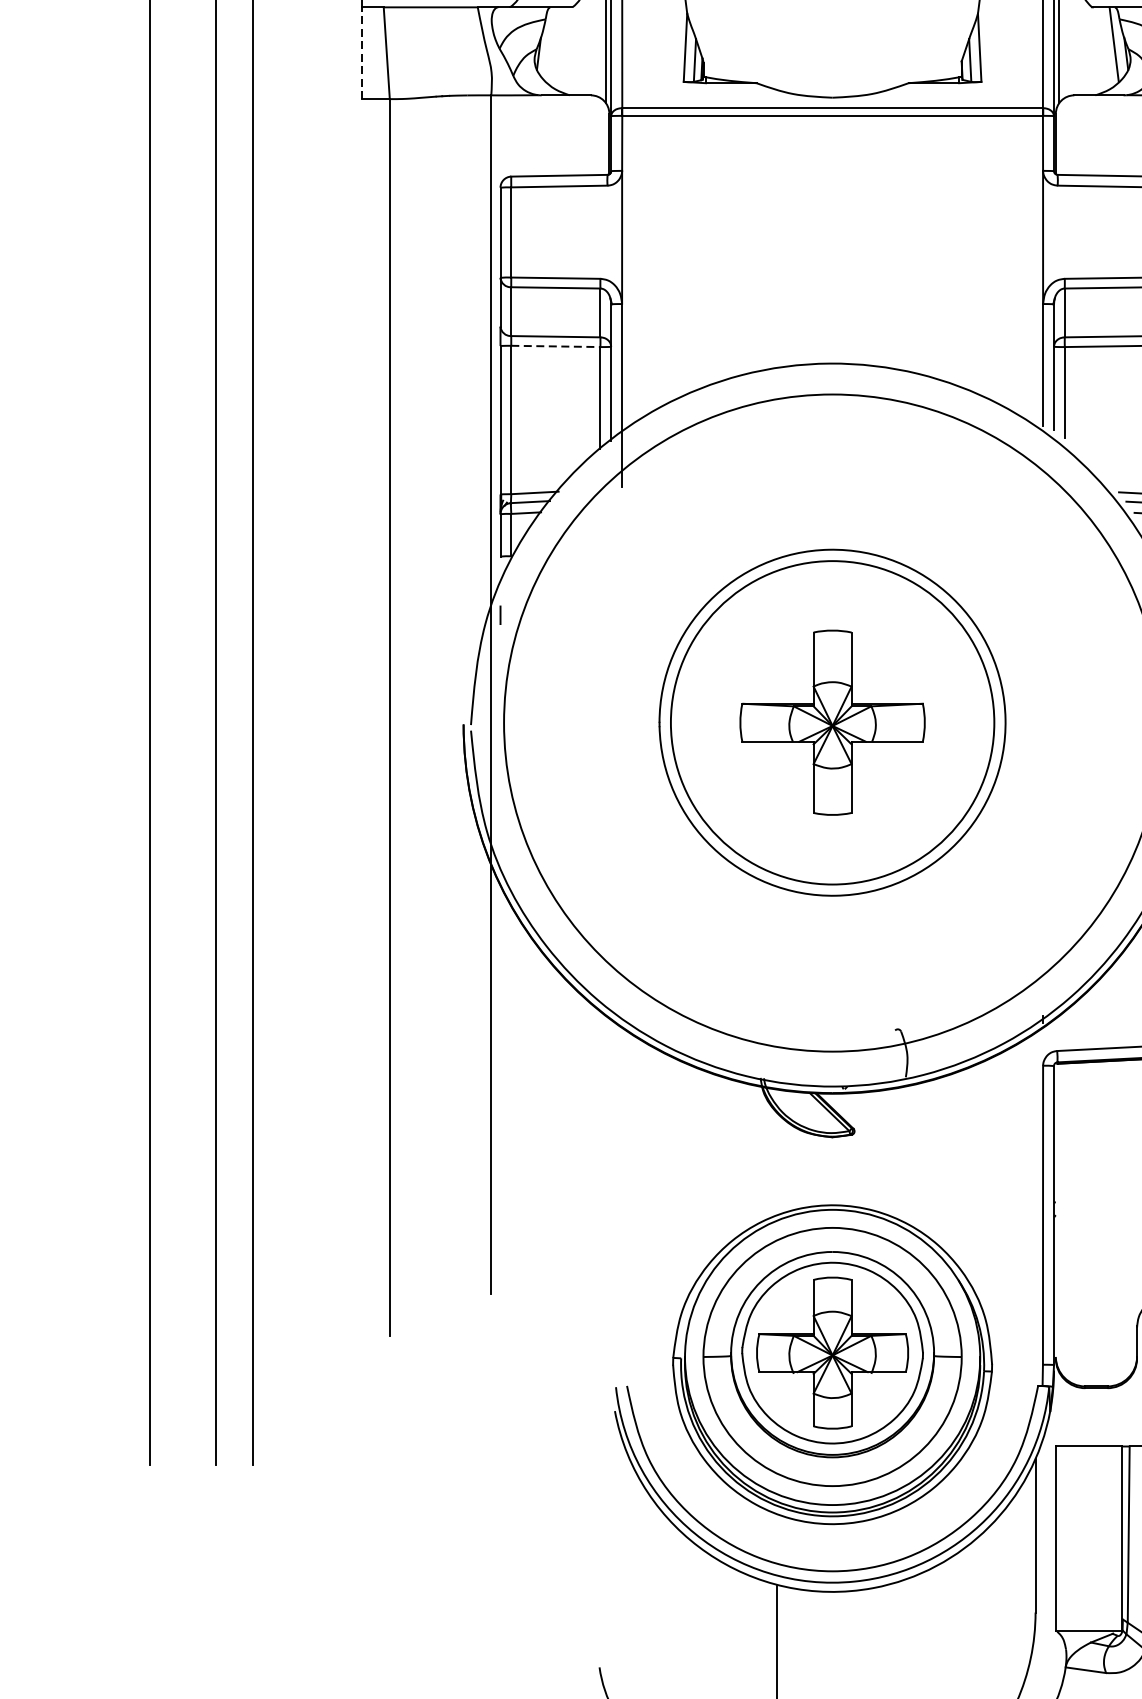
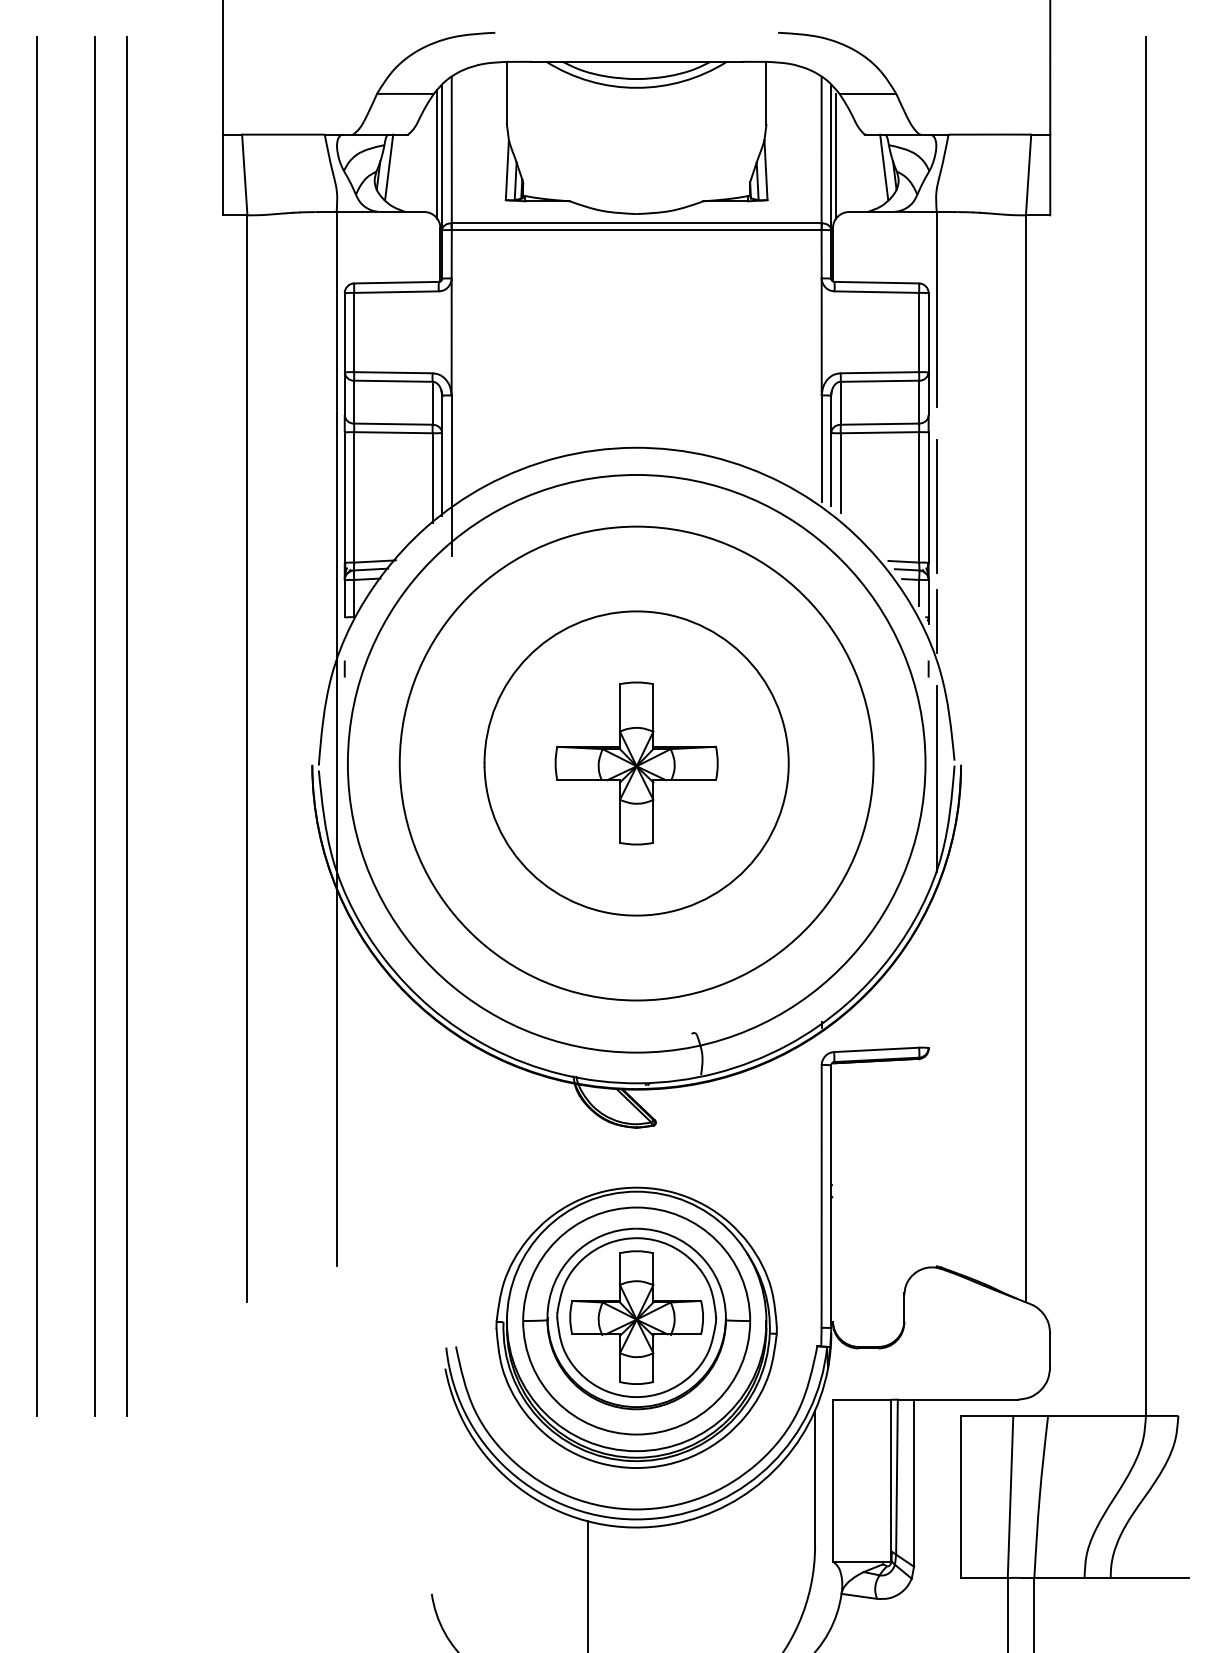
line: (551, 44) -> (389, 167), added
line: (362, 52) -> (223, 174), dashed -> solid
line: (555, 346) -> (393, 432), dashed -> solid
circle: (832, 722) -> (636, 763), size x1.67

